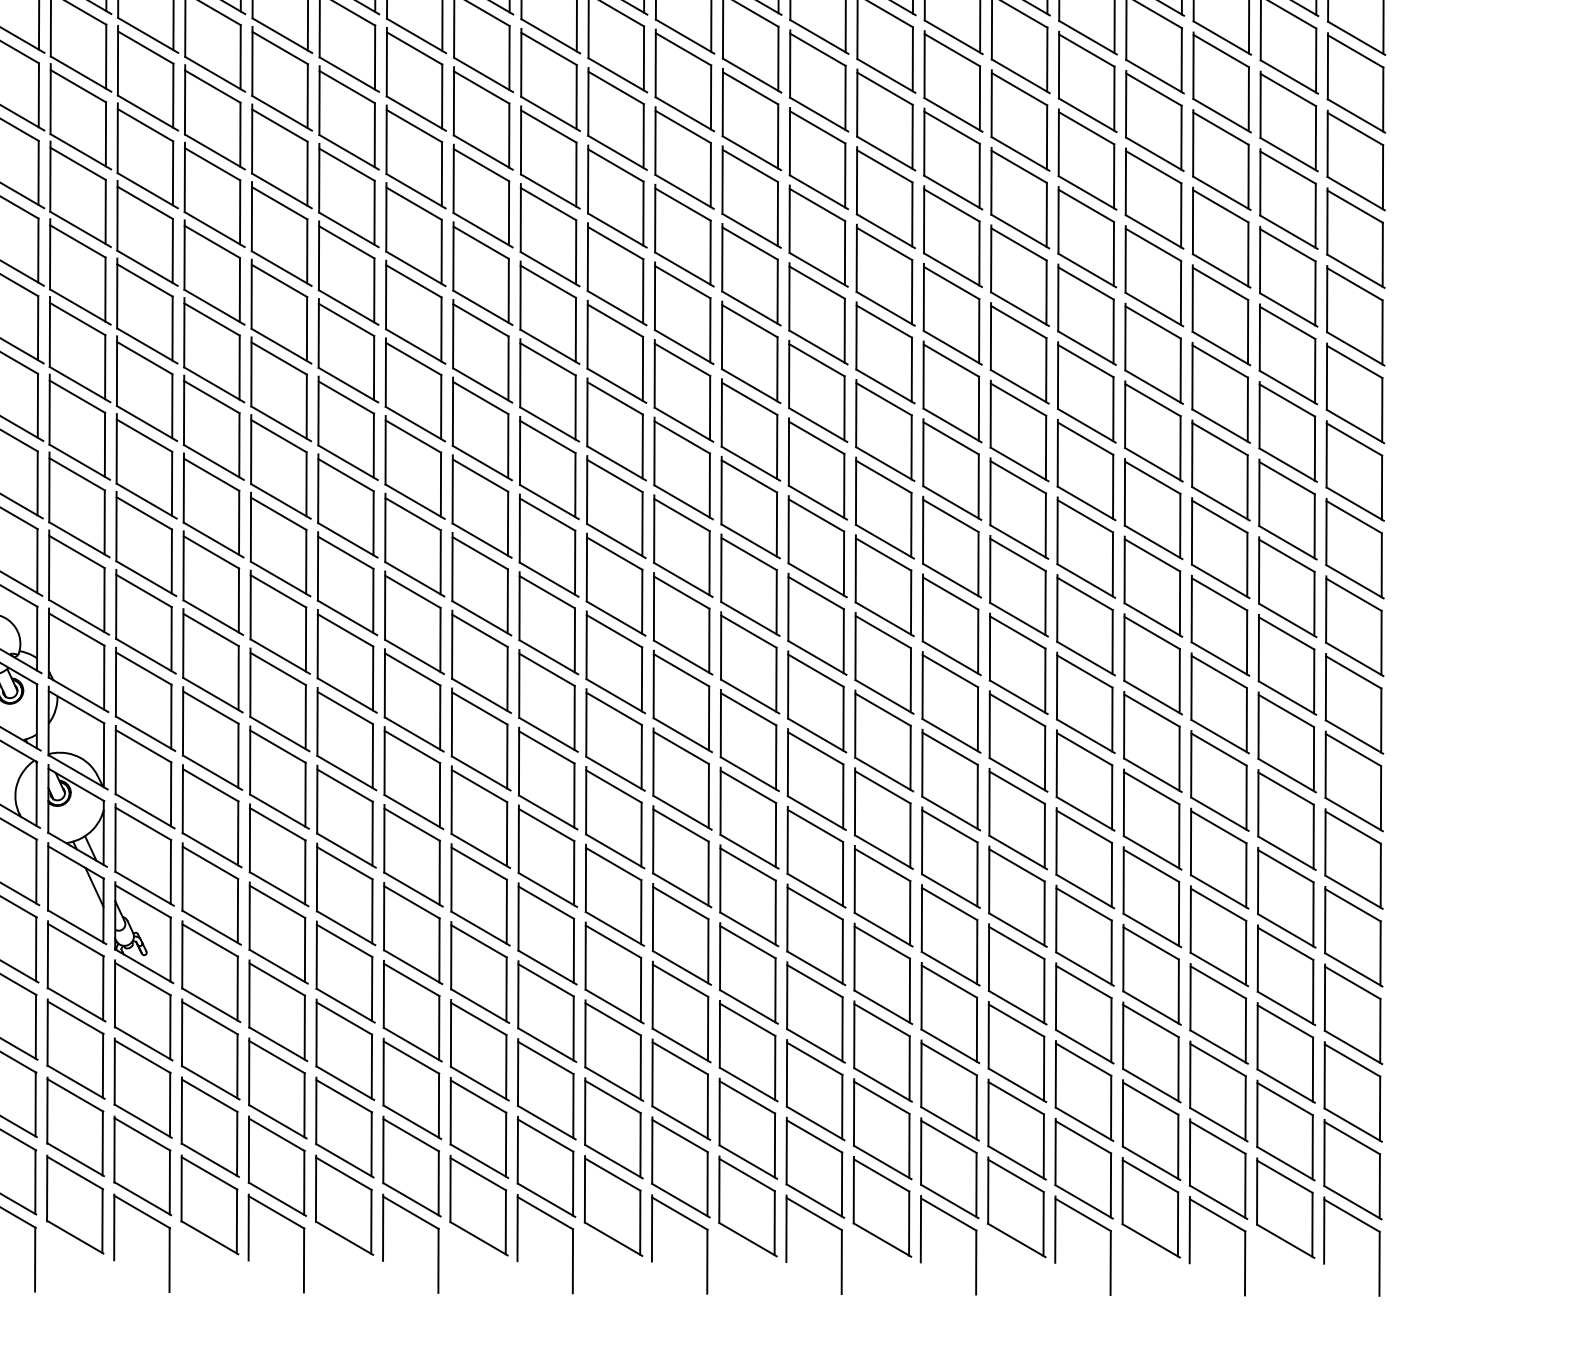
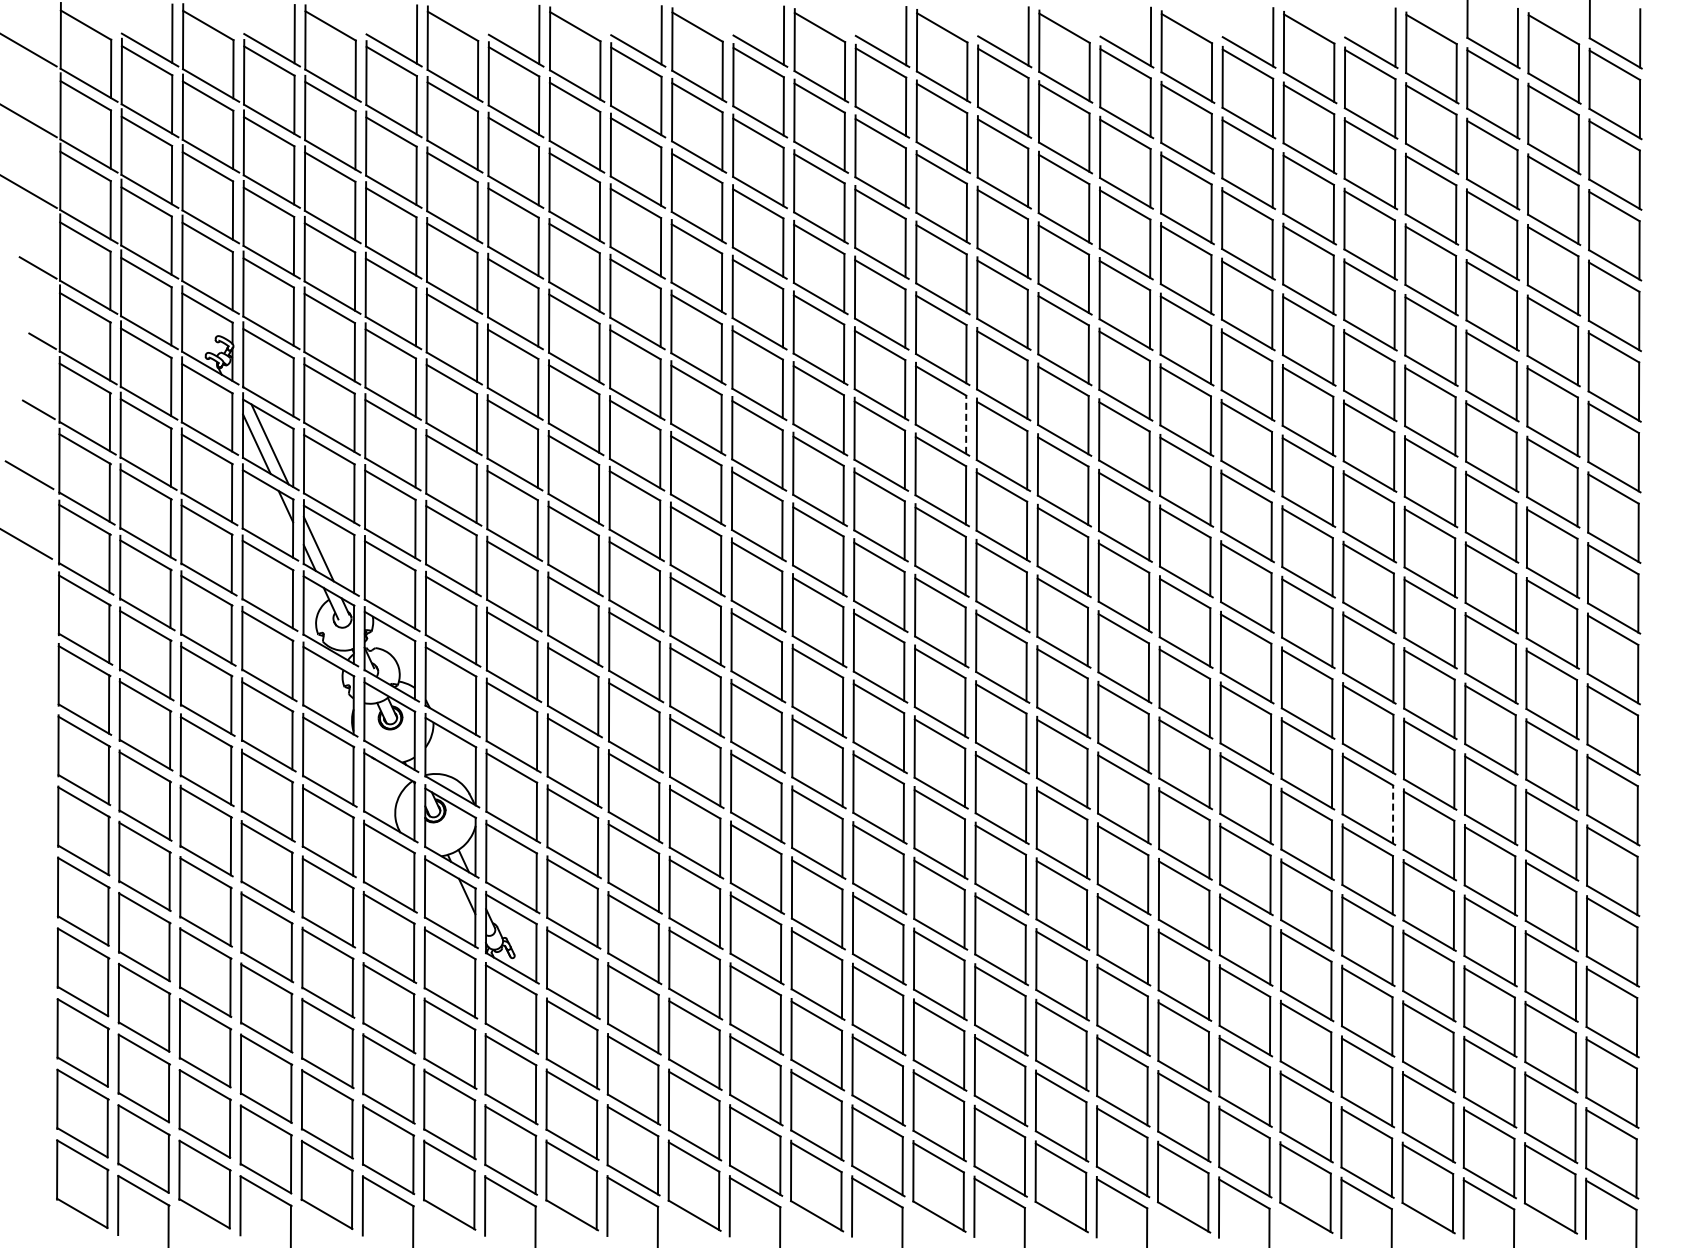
line: (643, 368) -> (966, 424), solid -> dashed
line: (1112, 797) -> (1393, 814), solid -> dashed

